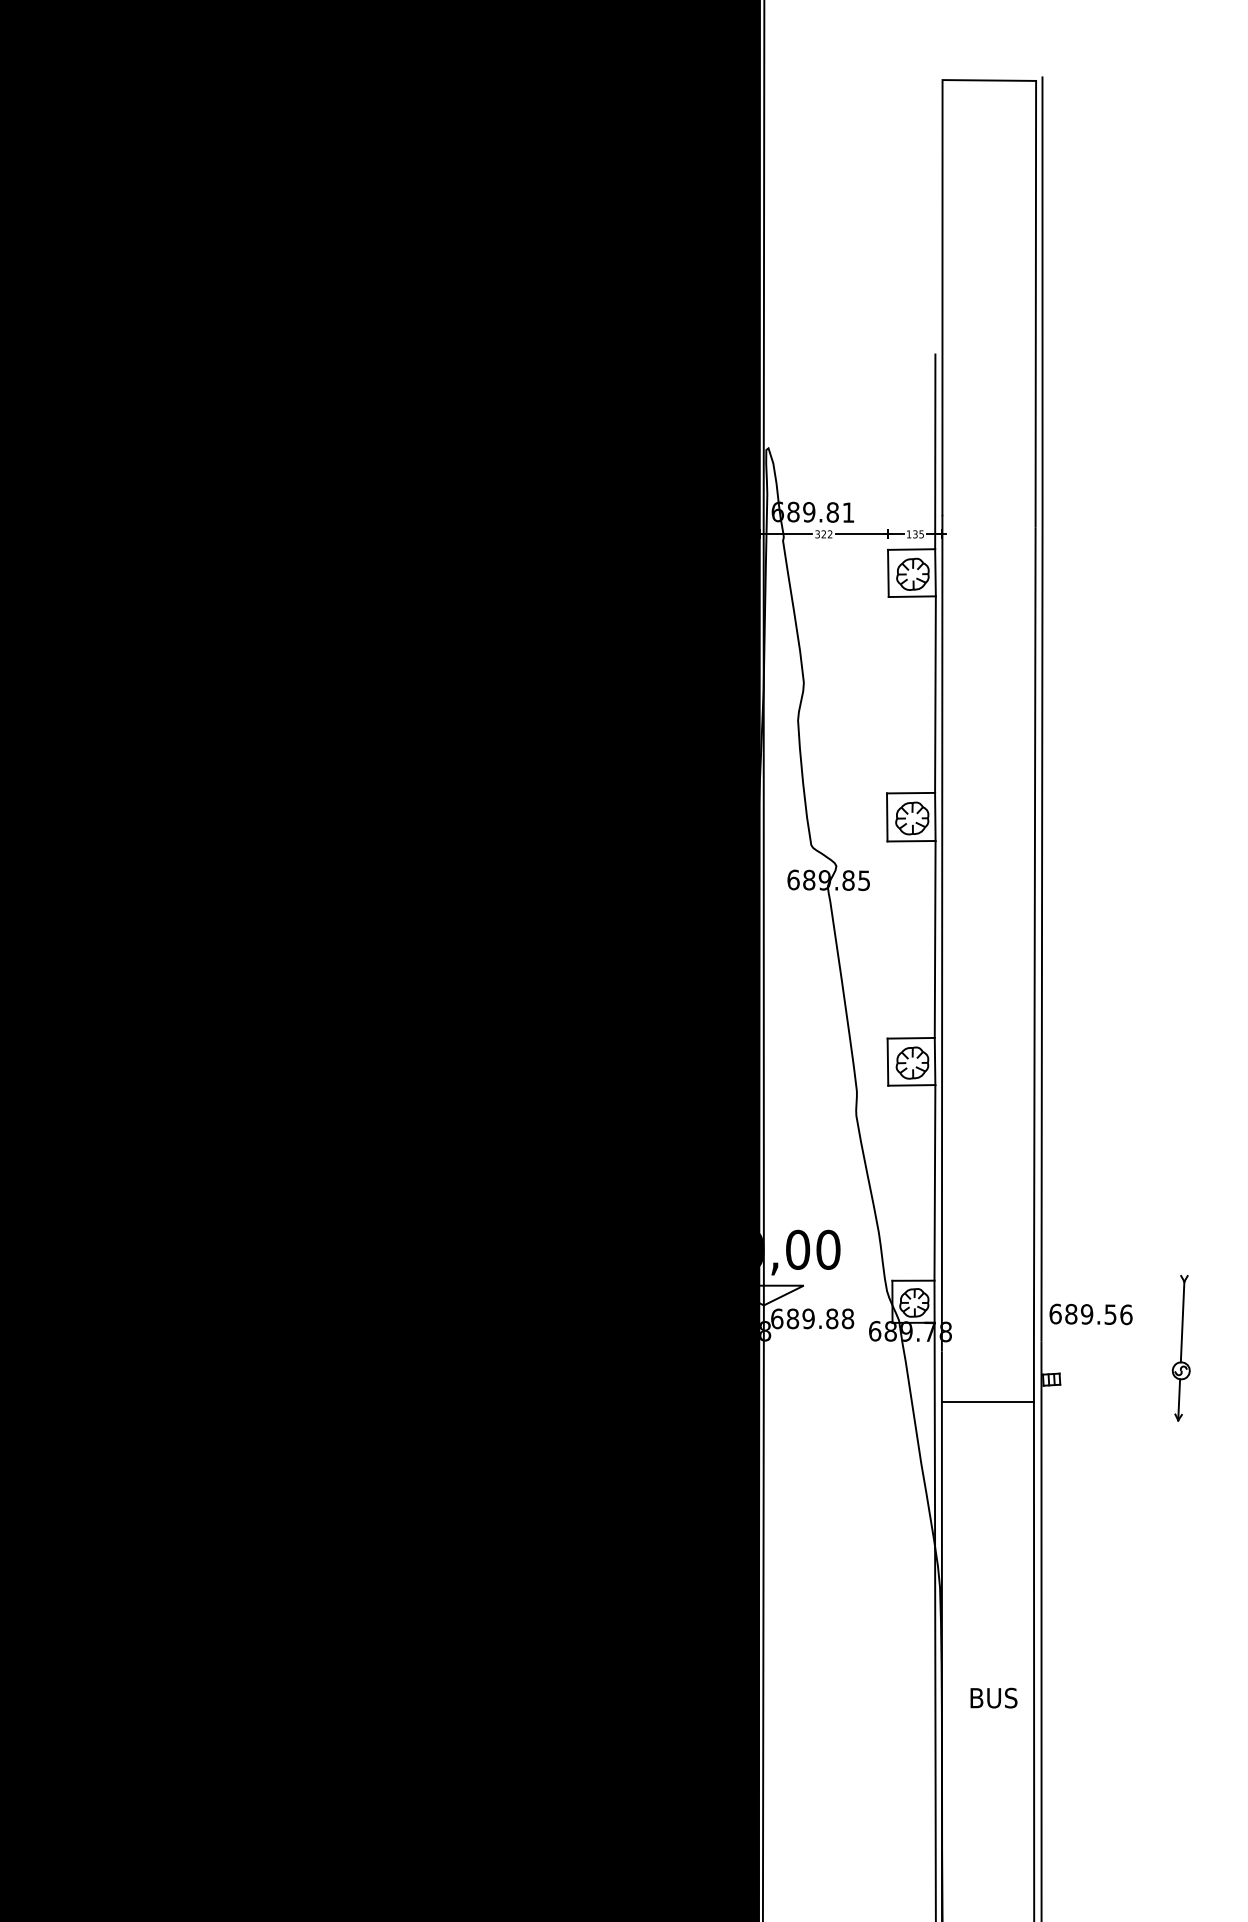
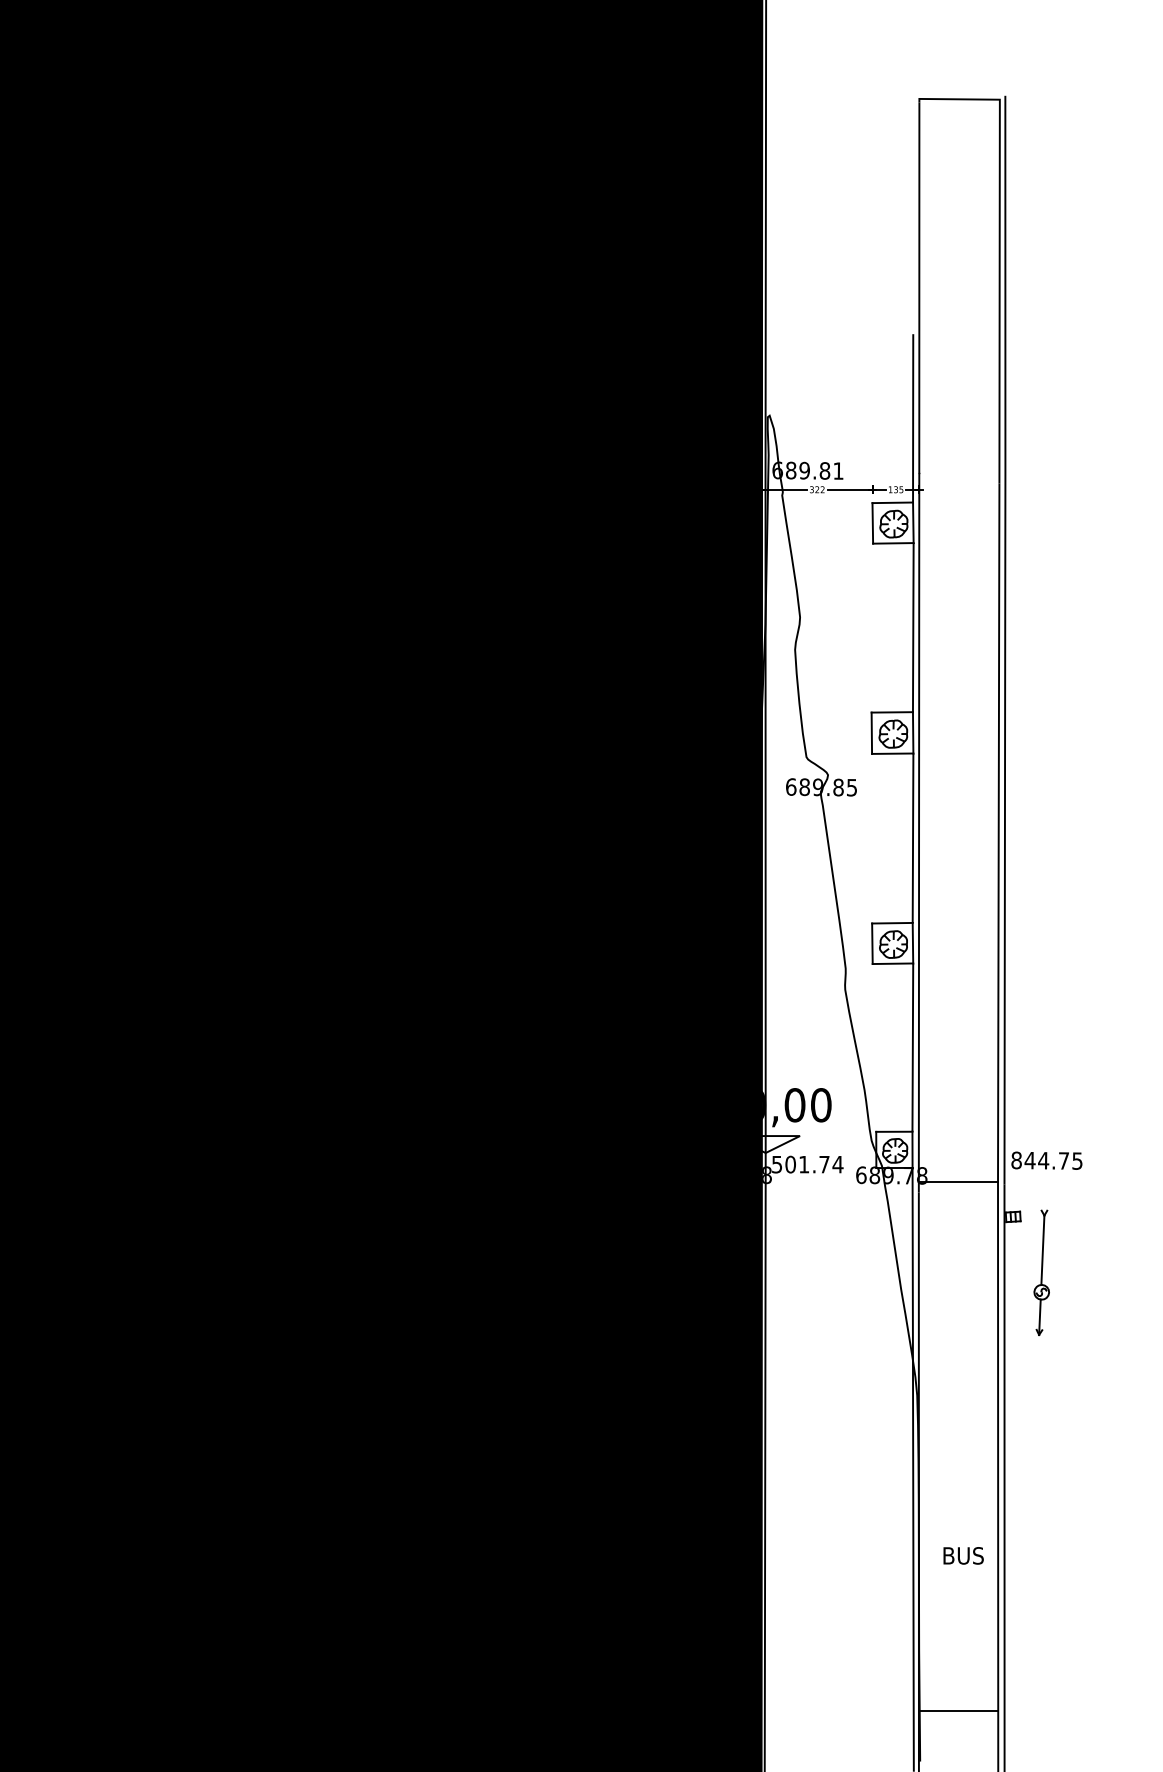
text: (1090, 1314) -> (1046, 1160), 689.56 -> 844.75
text: (812, 1318) -> (807, 1164), 689.88 -> 501.74
part: (1180, 1347) -> (1041, 1272), moved
line: (988, 1401) -> (958, 1181), moved
text: (993, 1697) -> (963, 1555), moved

